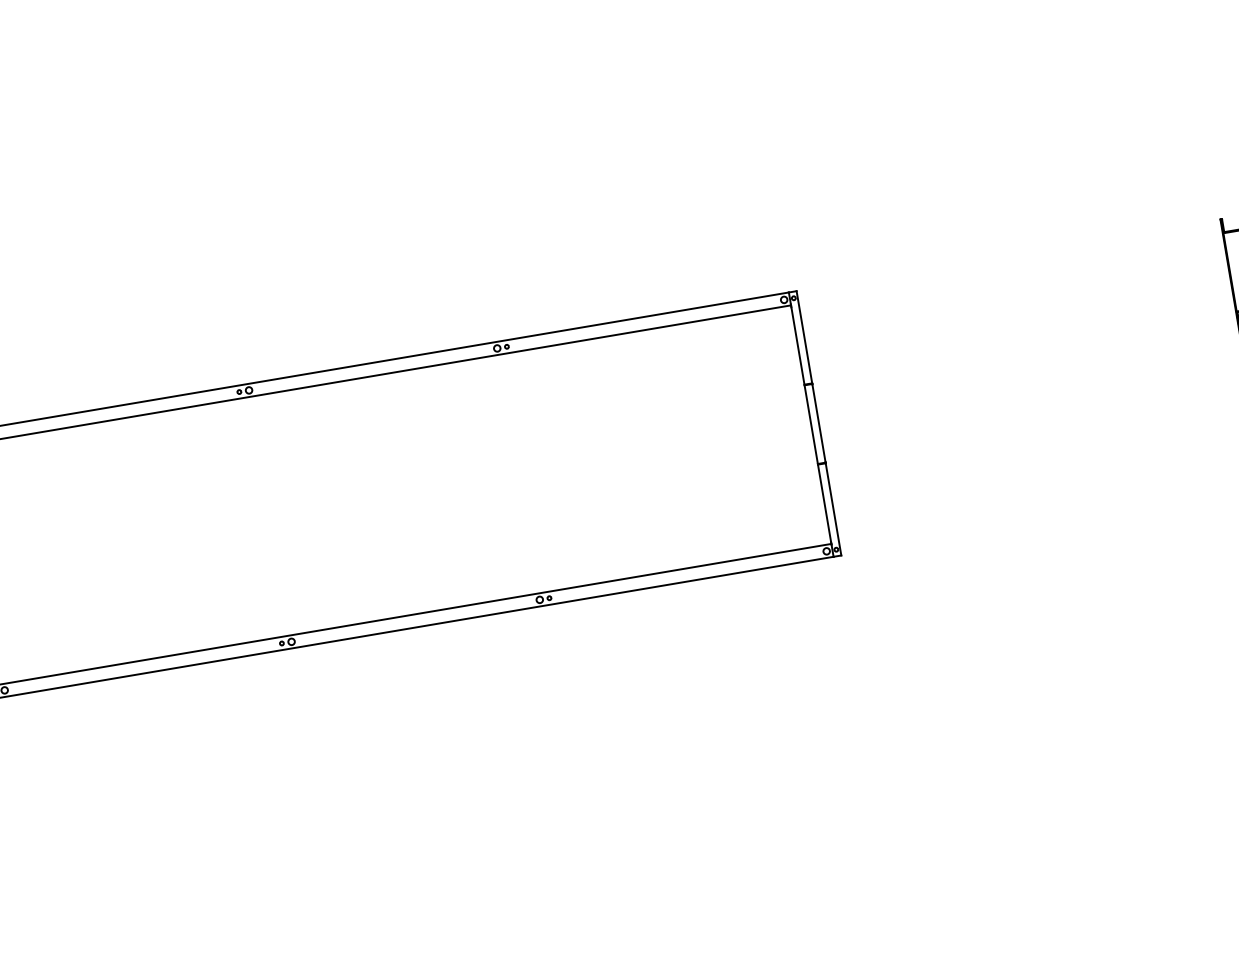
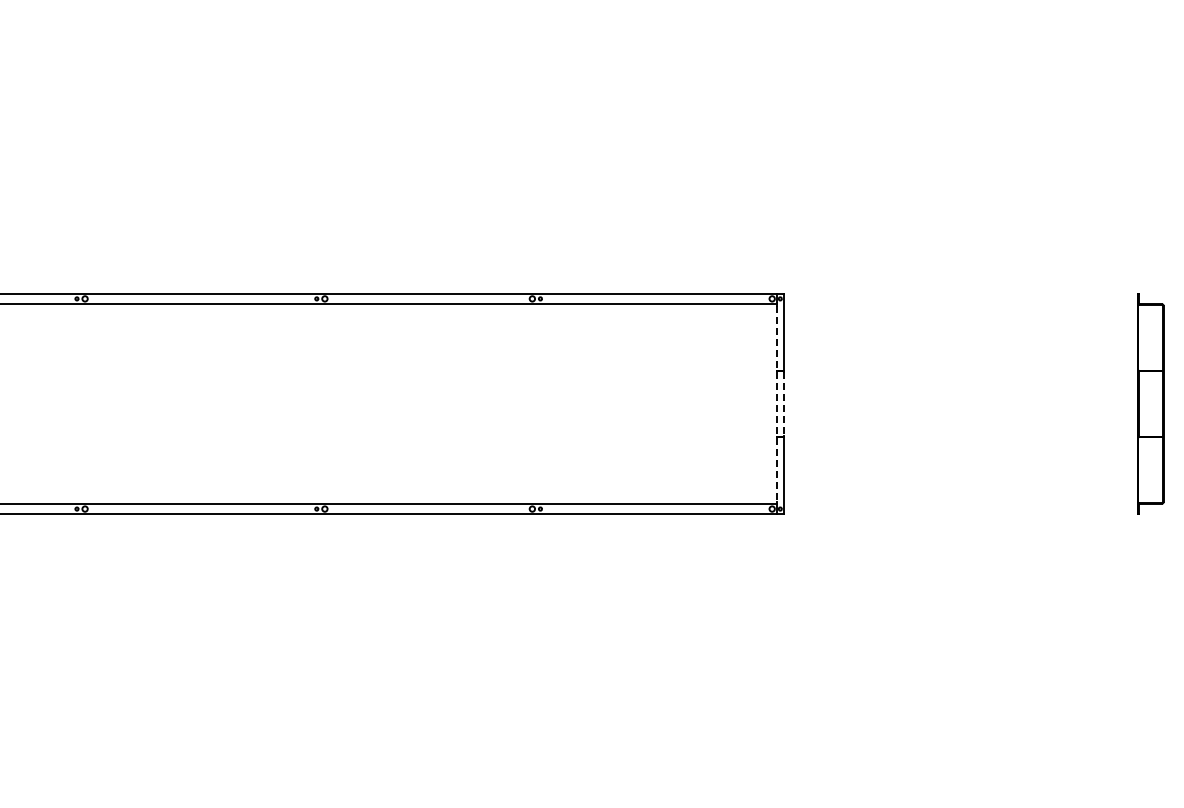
line: (819, 423) -> (783, 404), solid -> dashed
line: (811, 425) -> (777, 404), solid -> dashed

